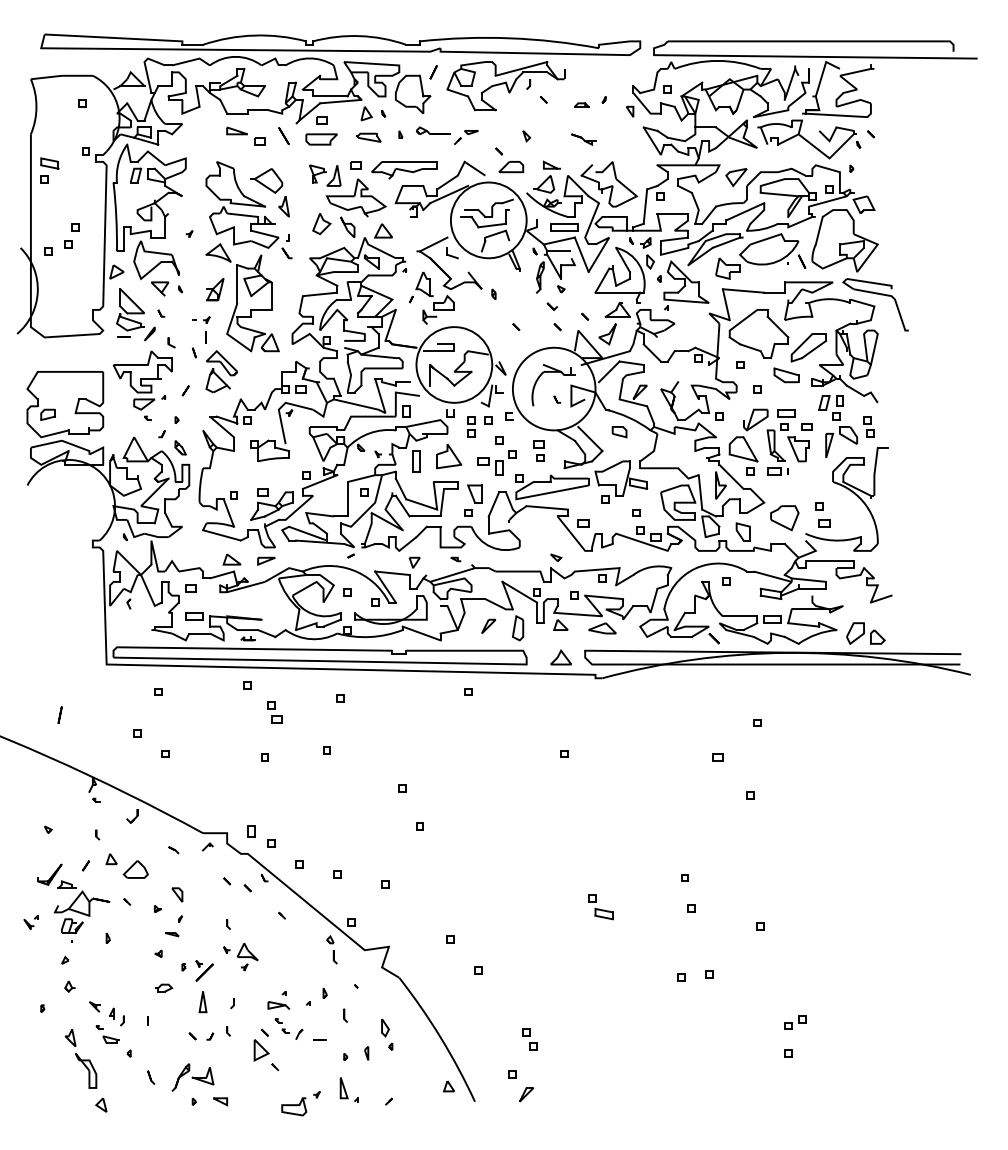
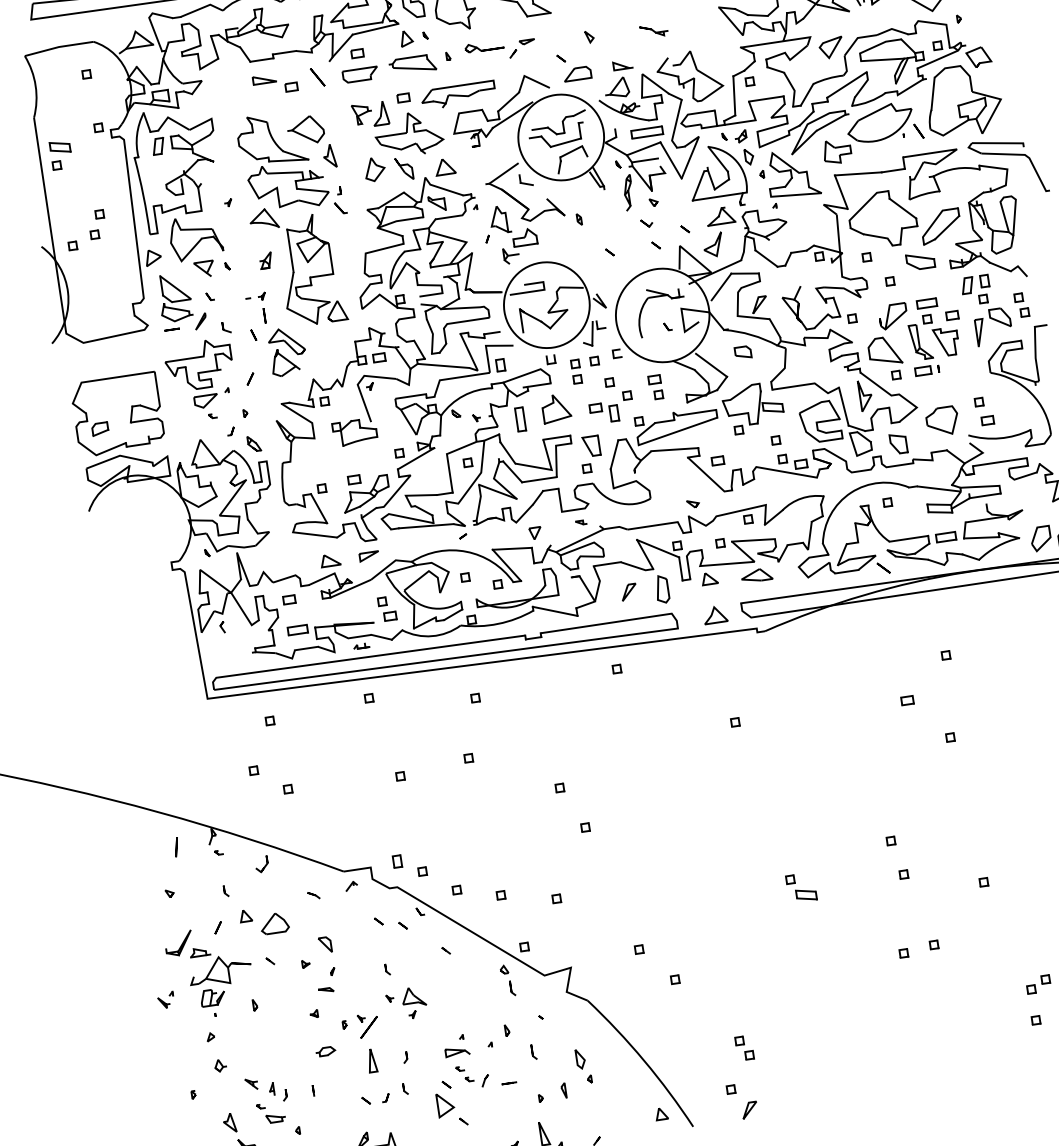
part: (368, 137) -> (412, 64), size x1.67
part: (214, 288) -> (265, 259), size x0.62
part: (274, 712) -> (386, 609), moved
line: (59, 714) -> (175, 846), moved

